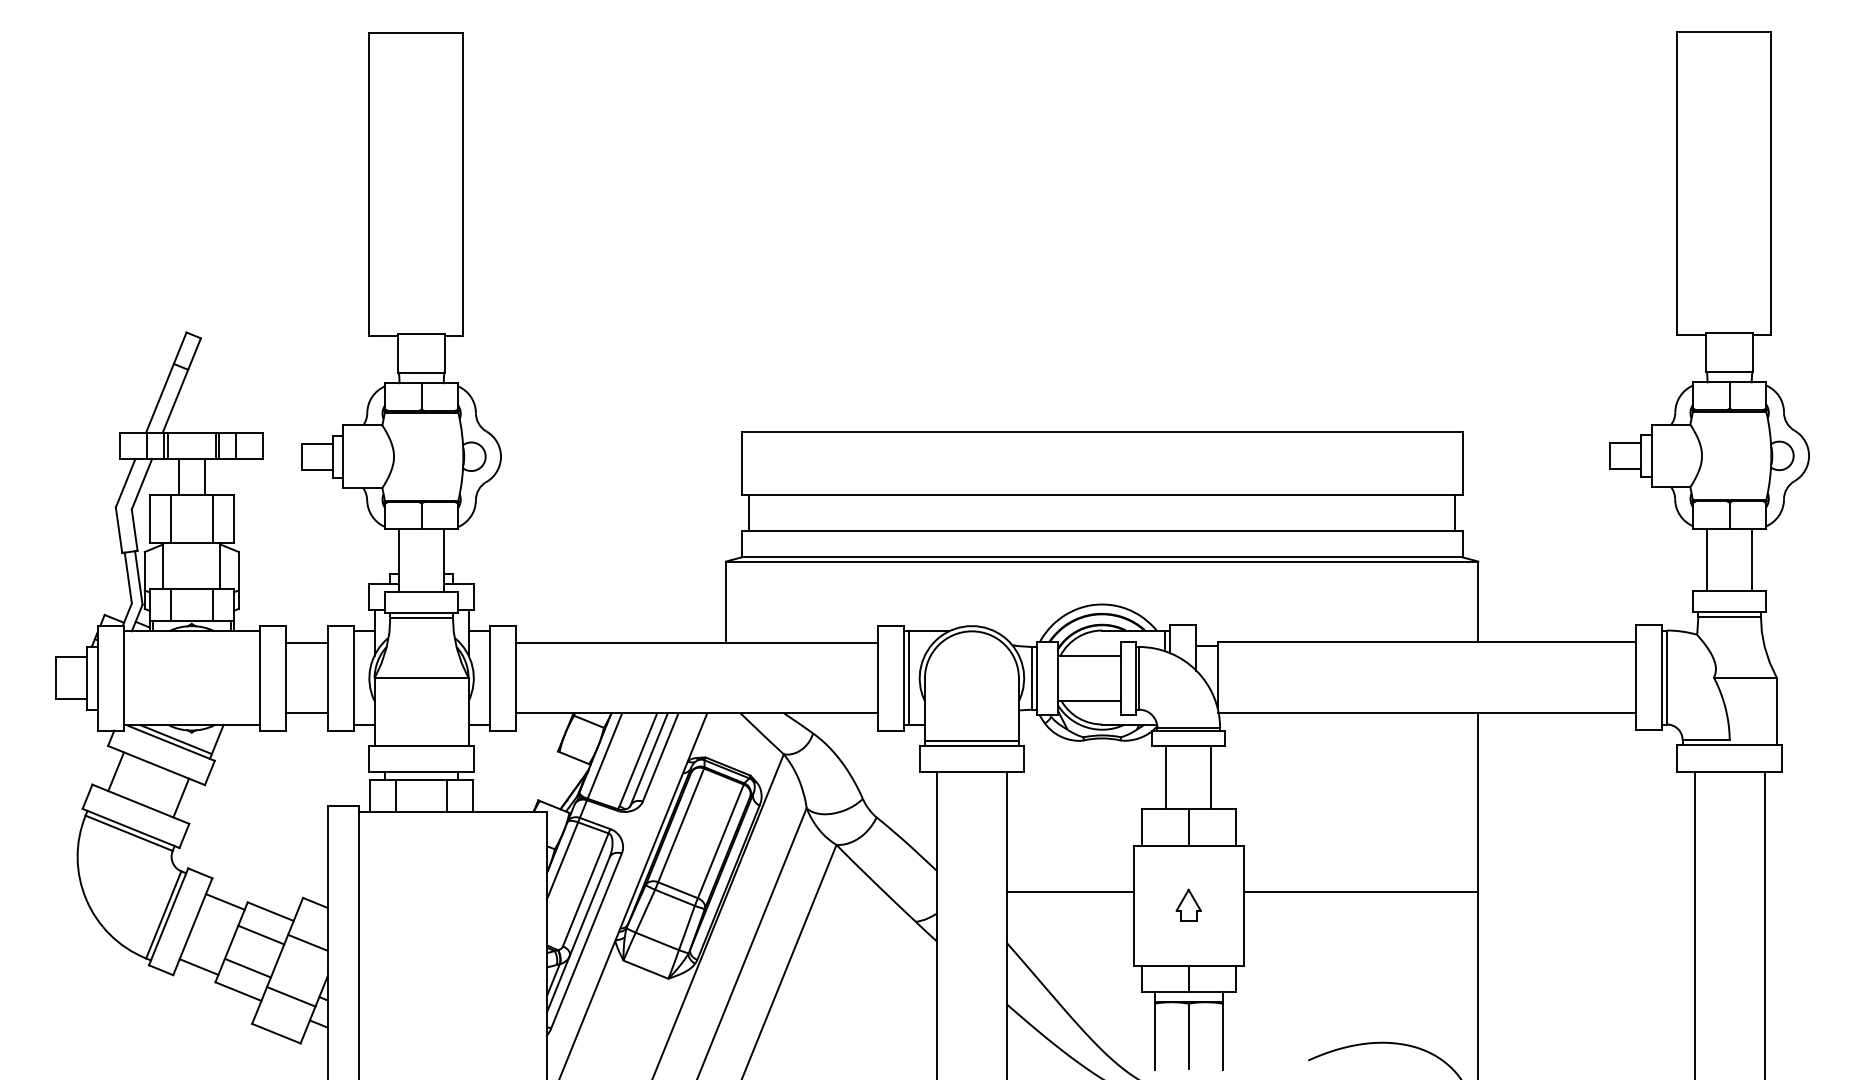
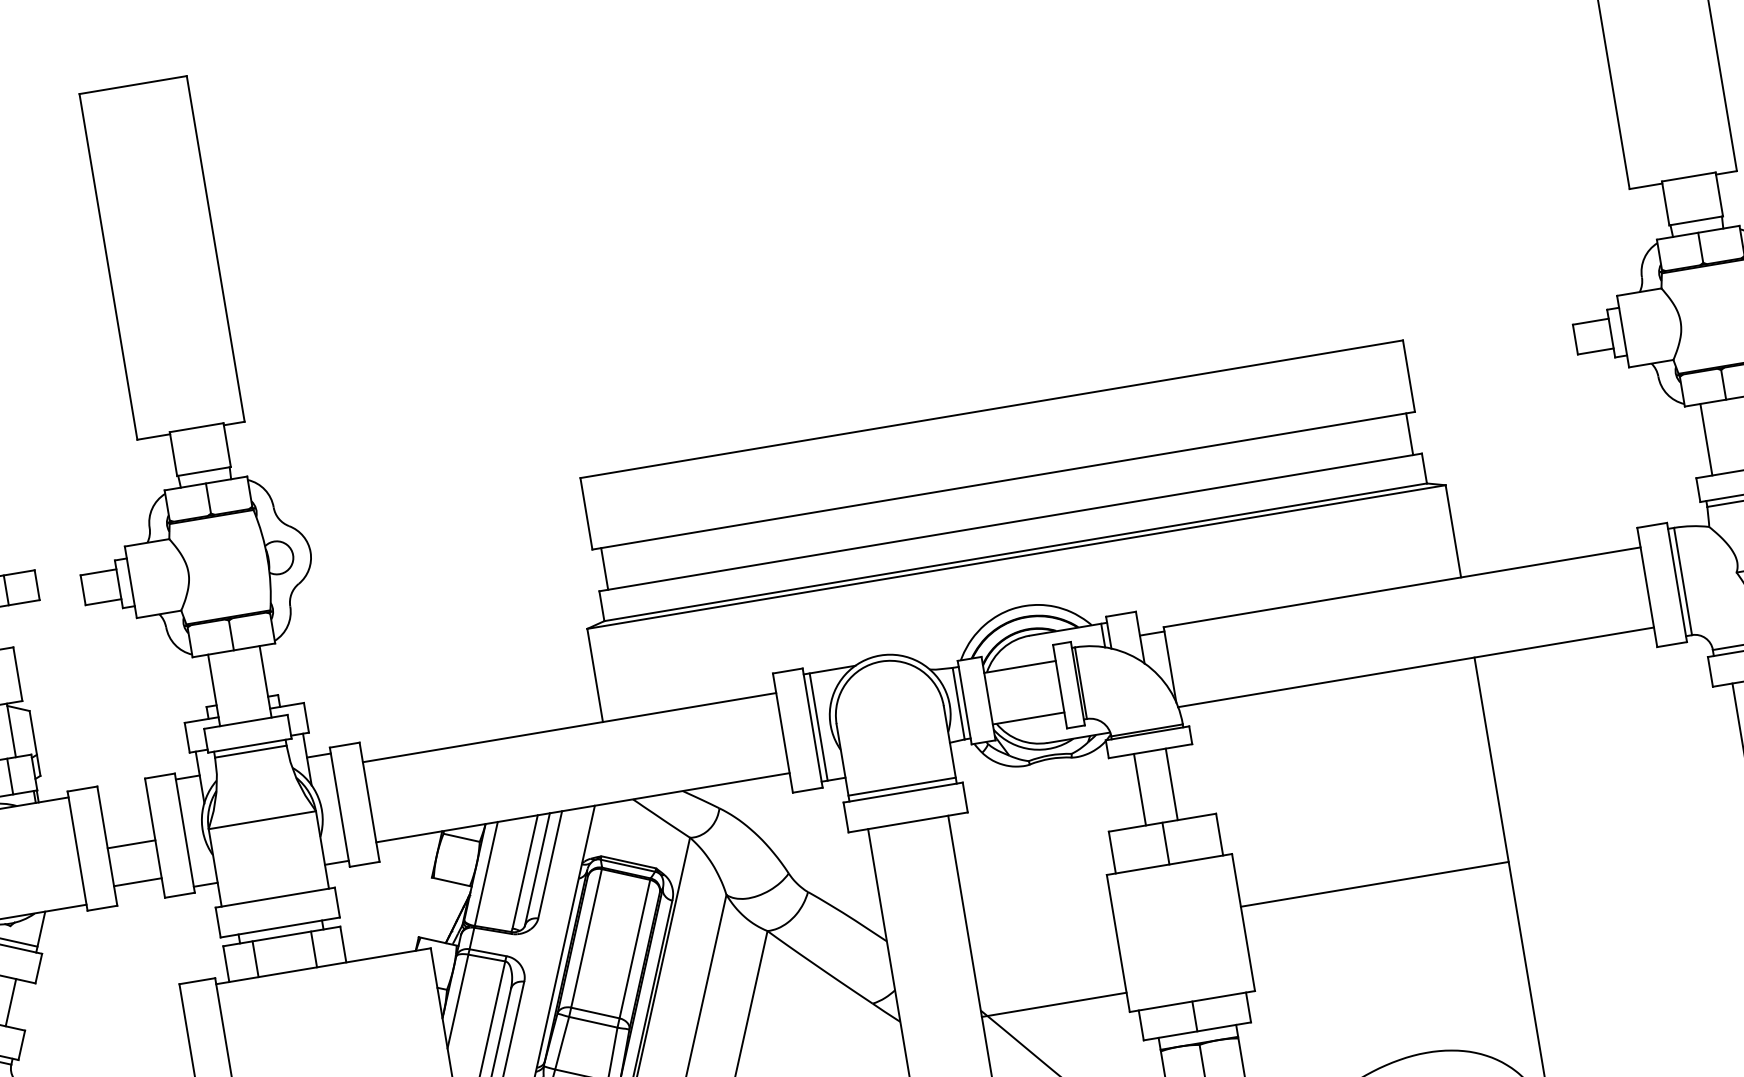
line: (306, 643) -> (131, 844), moved
line: (1166, 777) -> (1172, 784), moved
line: (1211, 777) -> (1140, 789), moved
line: (1070, 891) -> (1054, 1004), moved
part: (1188, 904) -> (1180, 931), removed

